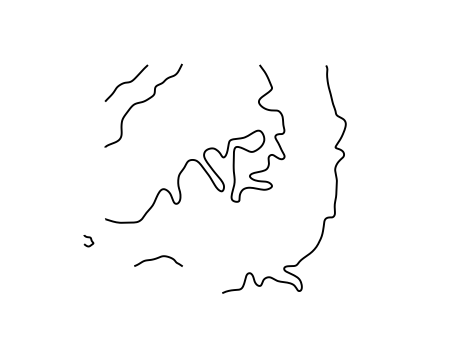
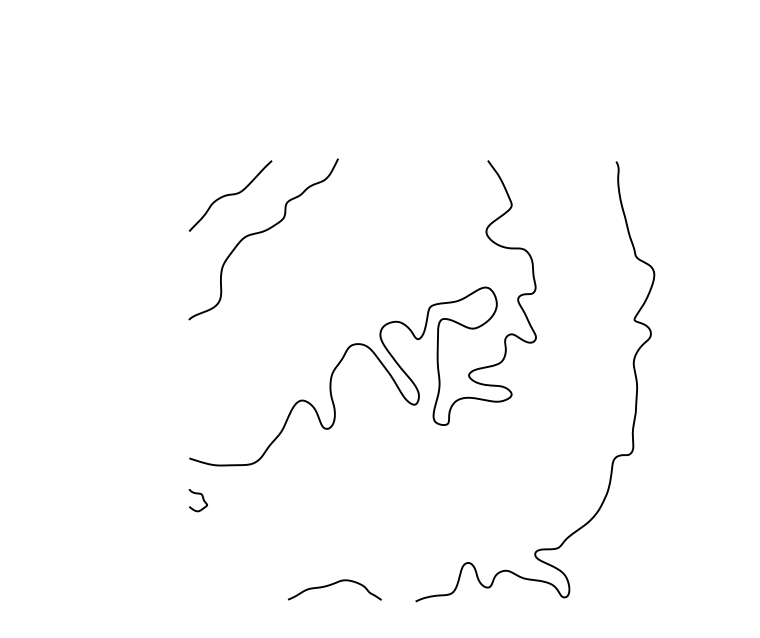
curve: (90, 240) -> (201, 499), moved
curve: (157, 259) -> (332, 586), moved

